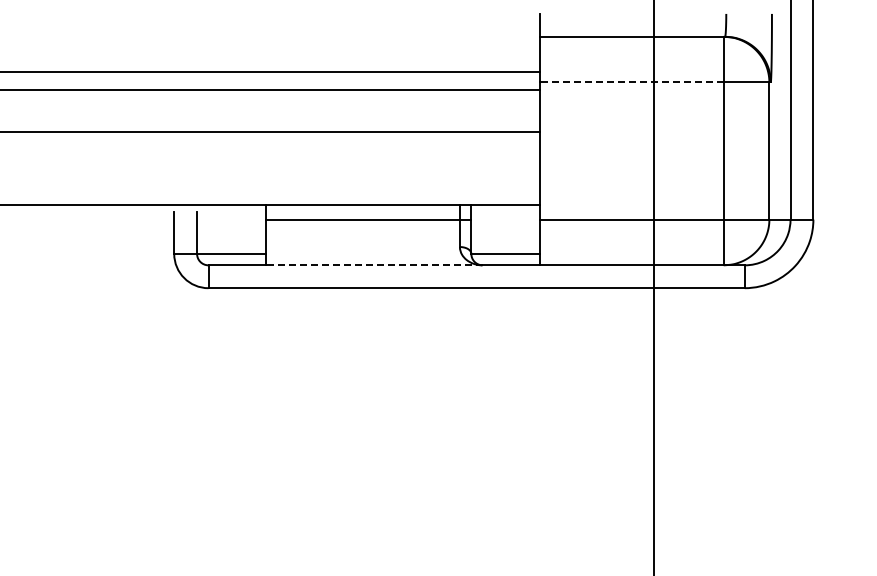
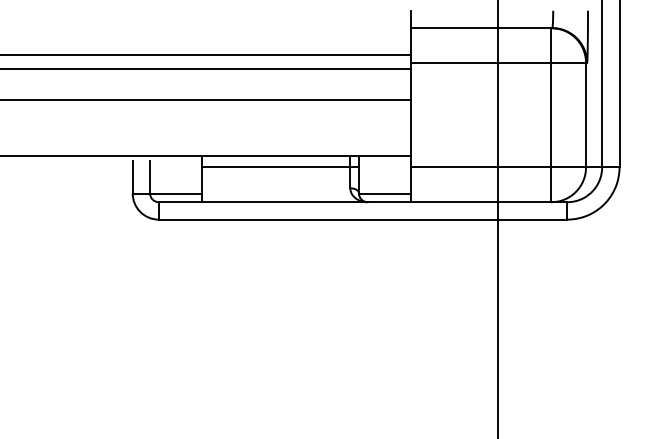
line: (631, 82) -> (481, 62), dashed -> solid
line: (374, 265) -> (285, 202), dashed -> solid

